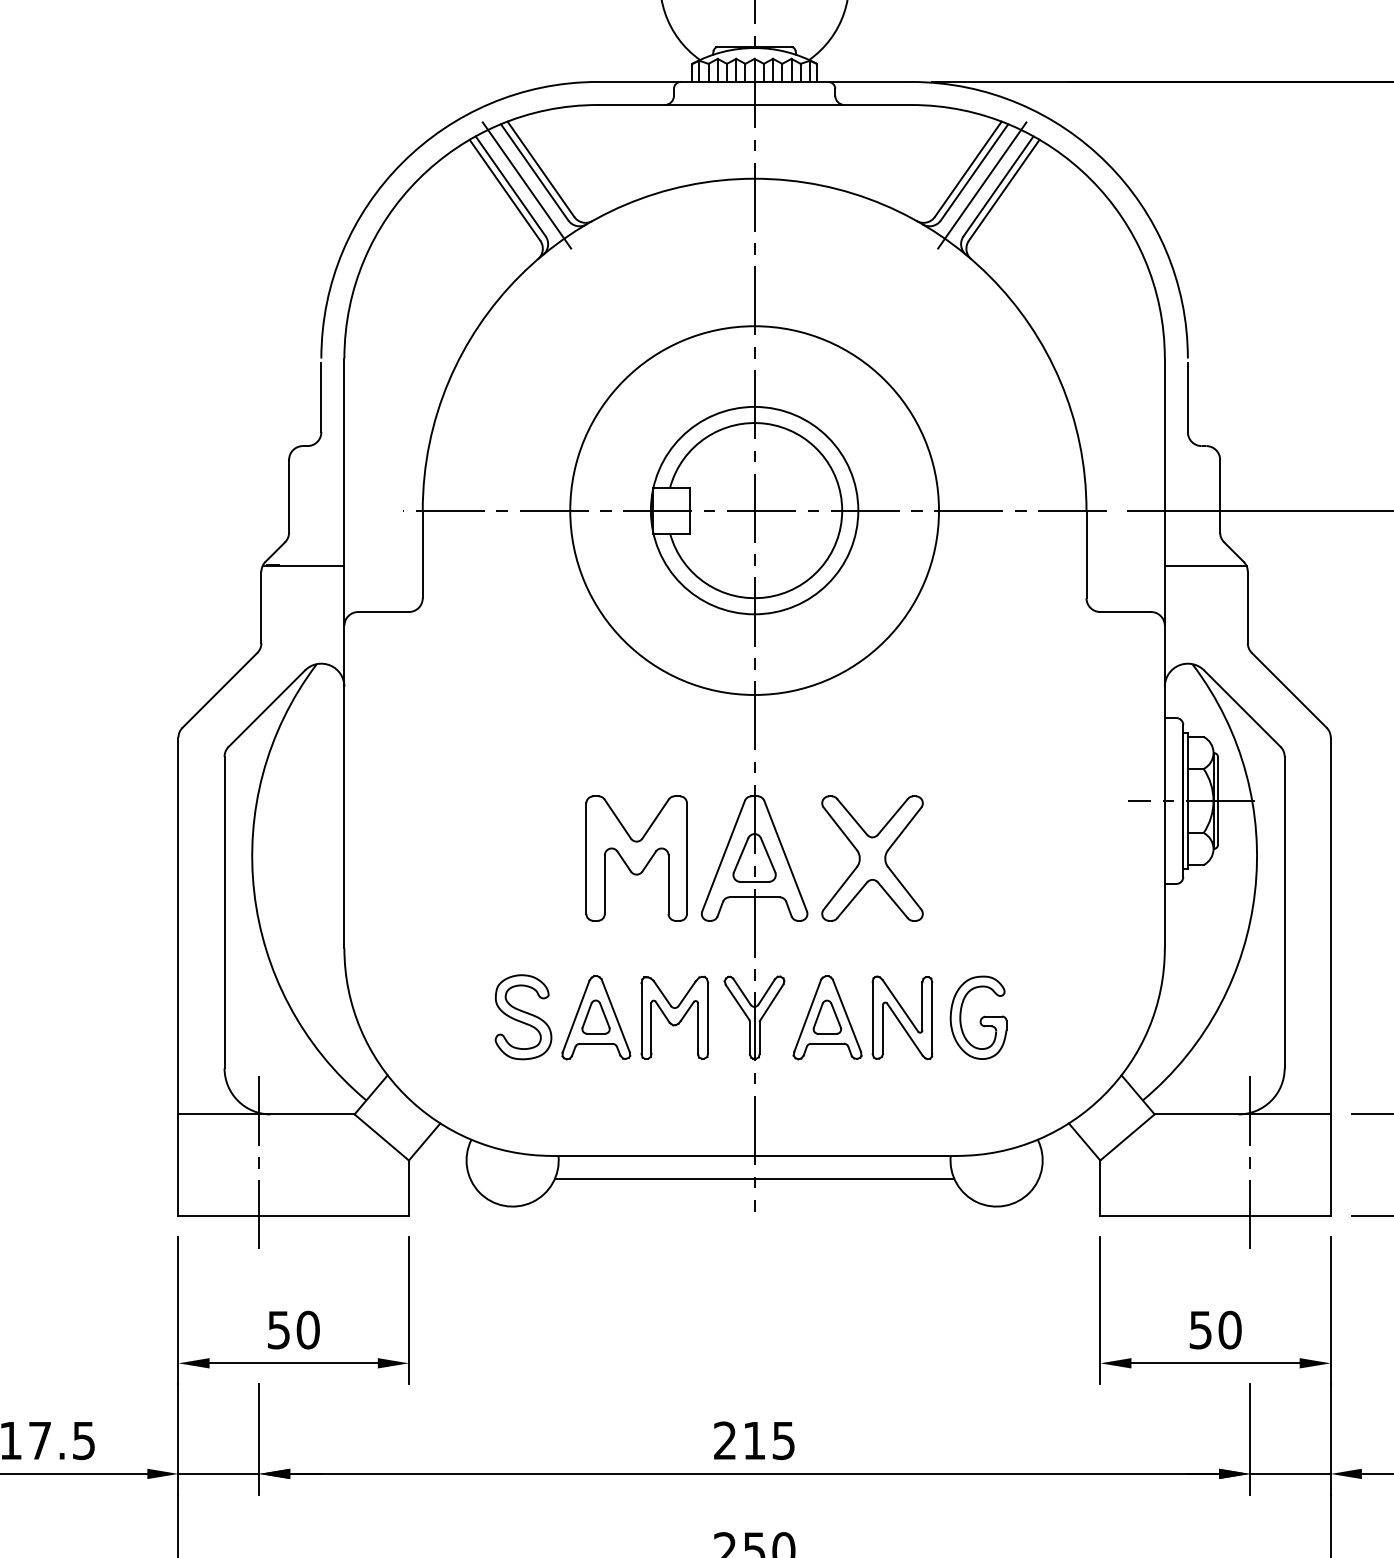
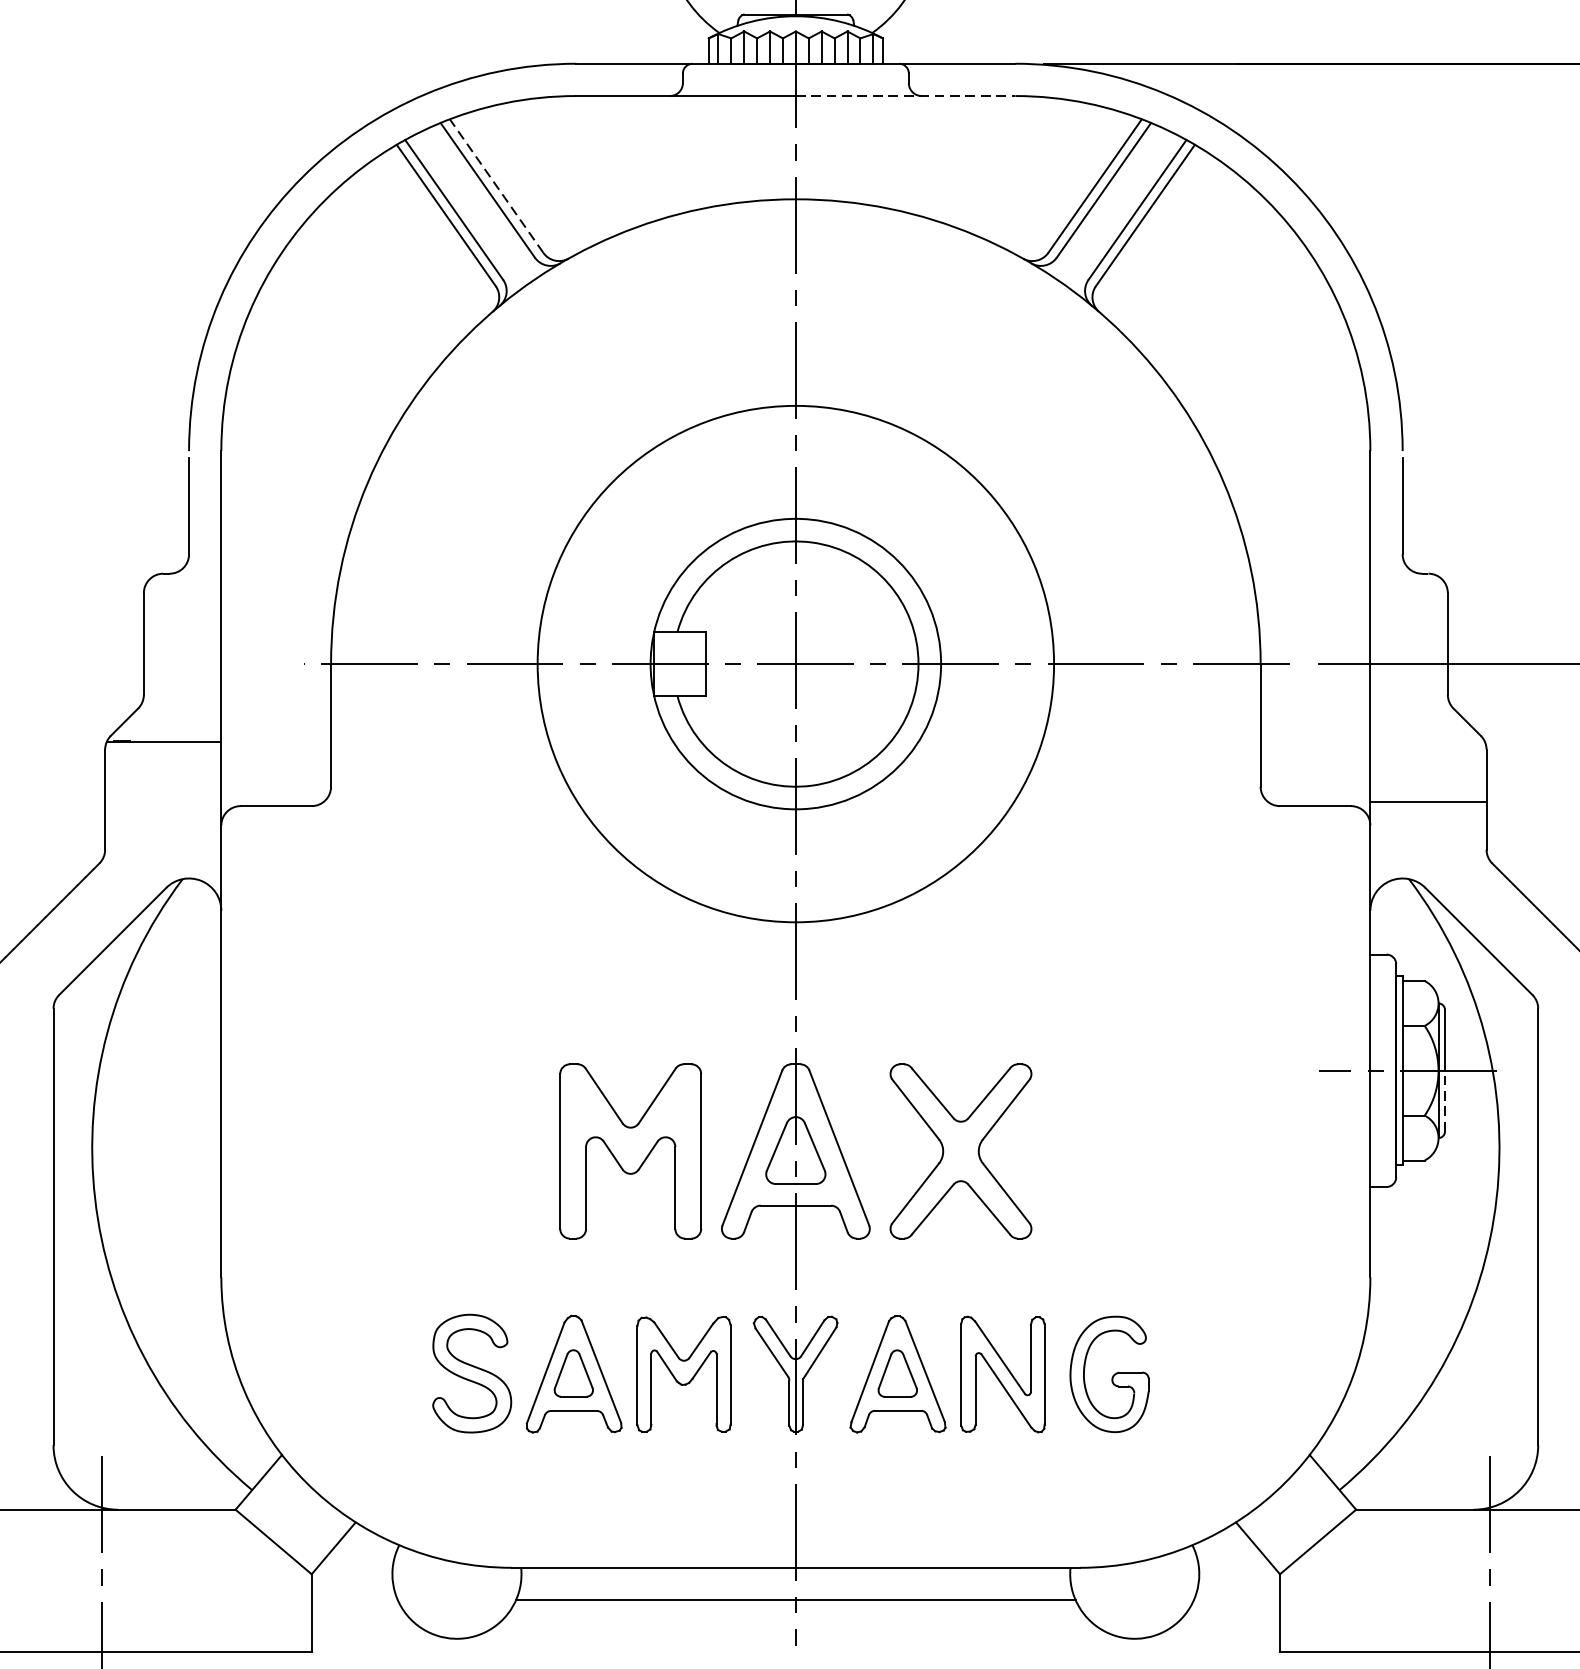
line: (833, 105) -> (906, 96), solid -> dashed
line: (540, 168) -> (495, 184), solid -> dashed
line: (526, 185) -> (476, 208), removed
line: (982, 185) -> (1115, 208), removed
line: (1205, 565) -> (1427, 801), moved
line: (1218, 822) -> (1445, 1100), solid -> dashed

